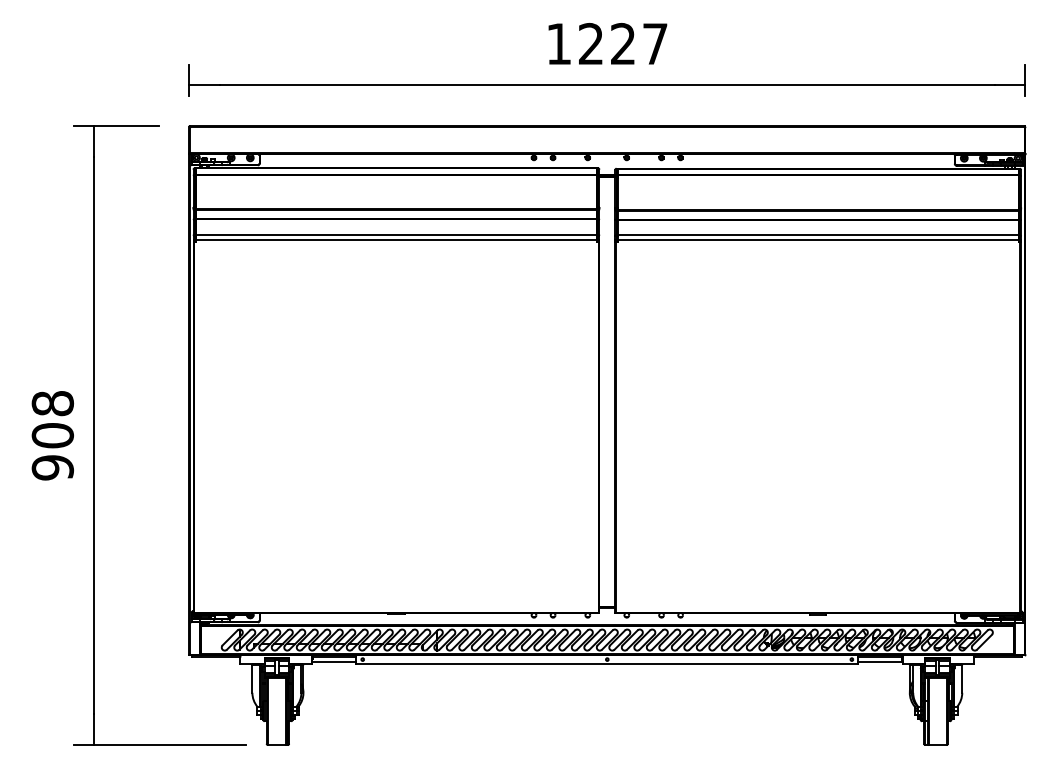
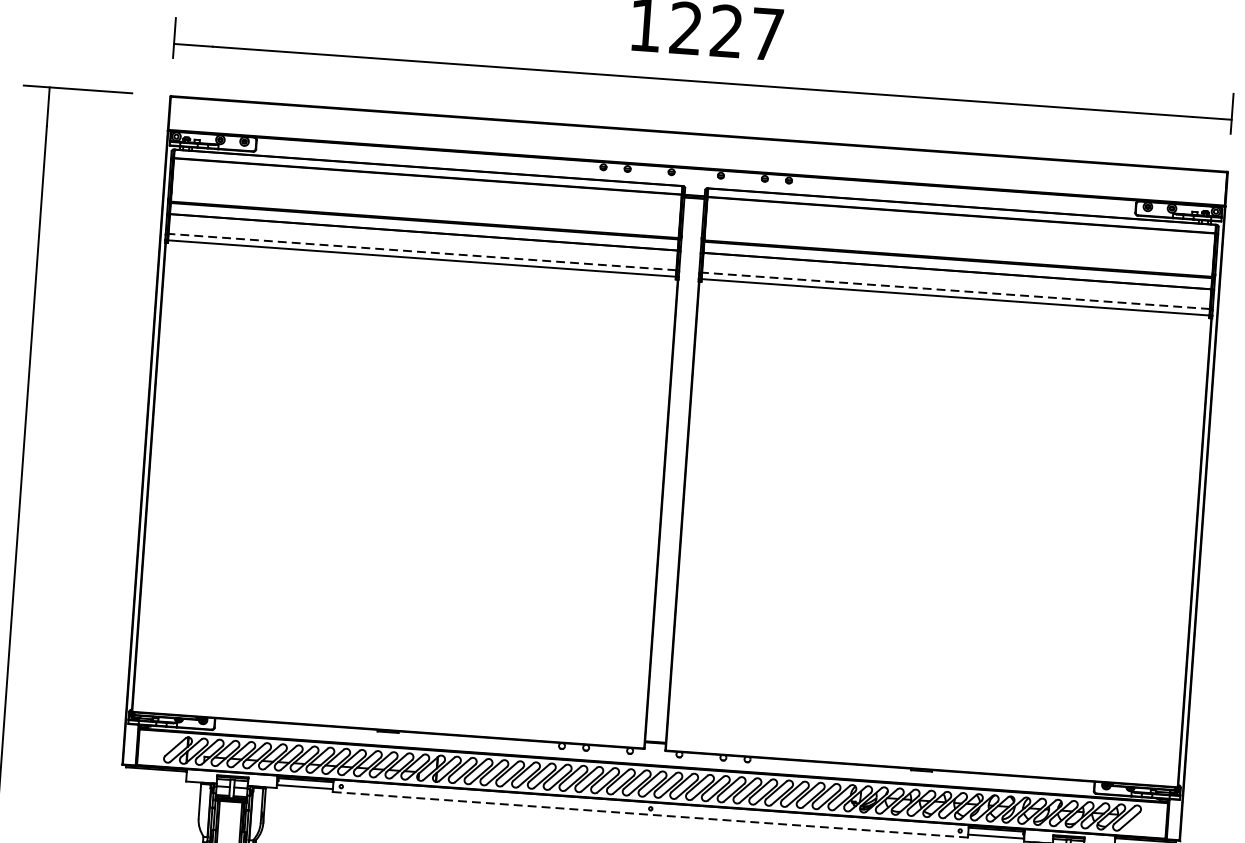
line: (396, 234) -> (422, 251), solid -> dashed
line: (818, 235) -> (956, 291), solid -> dashed
line: (606, 664) -> (649, 814), solid -> dashed

